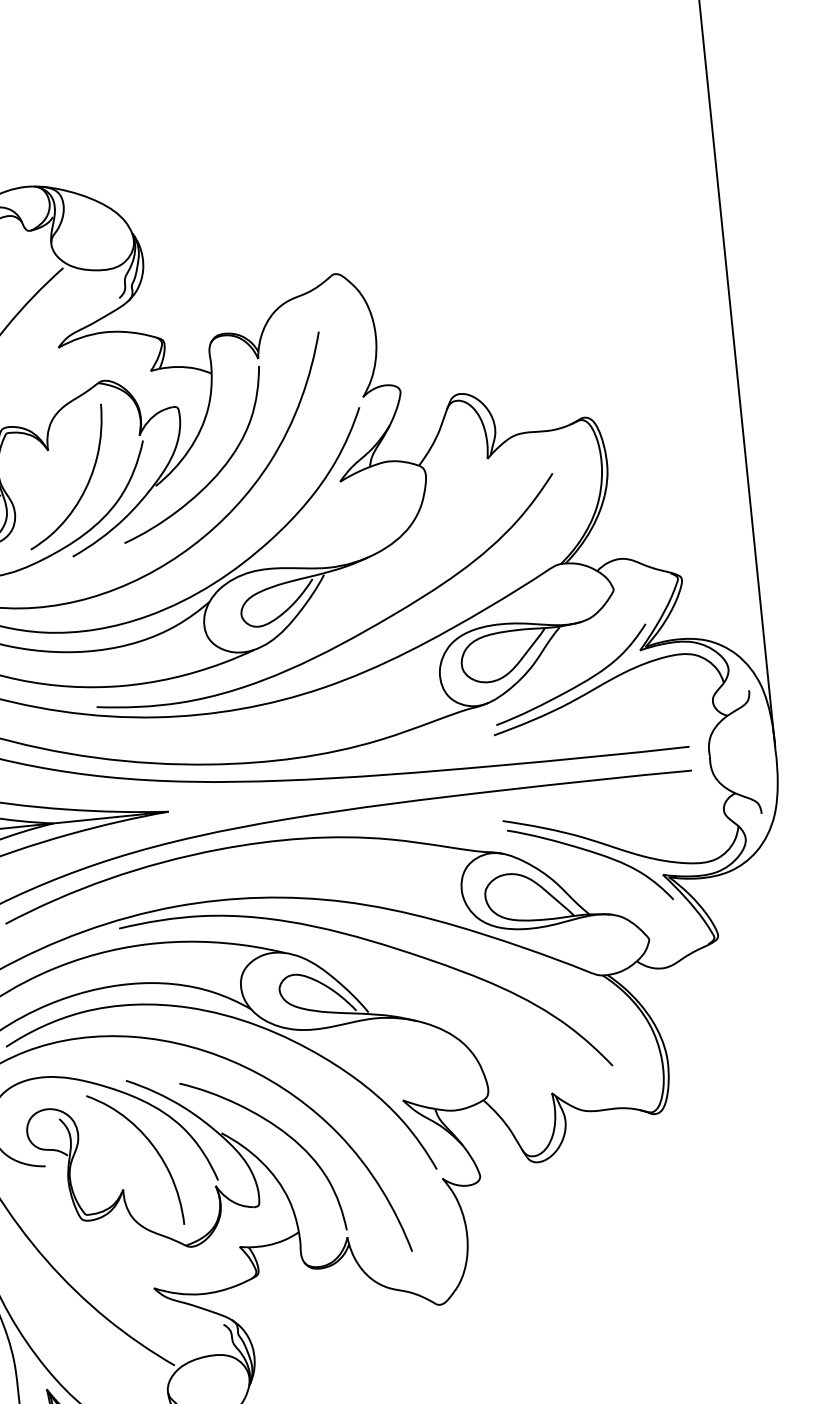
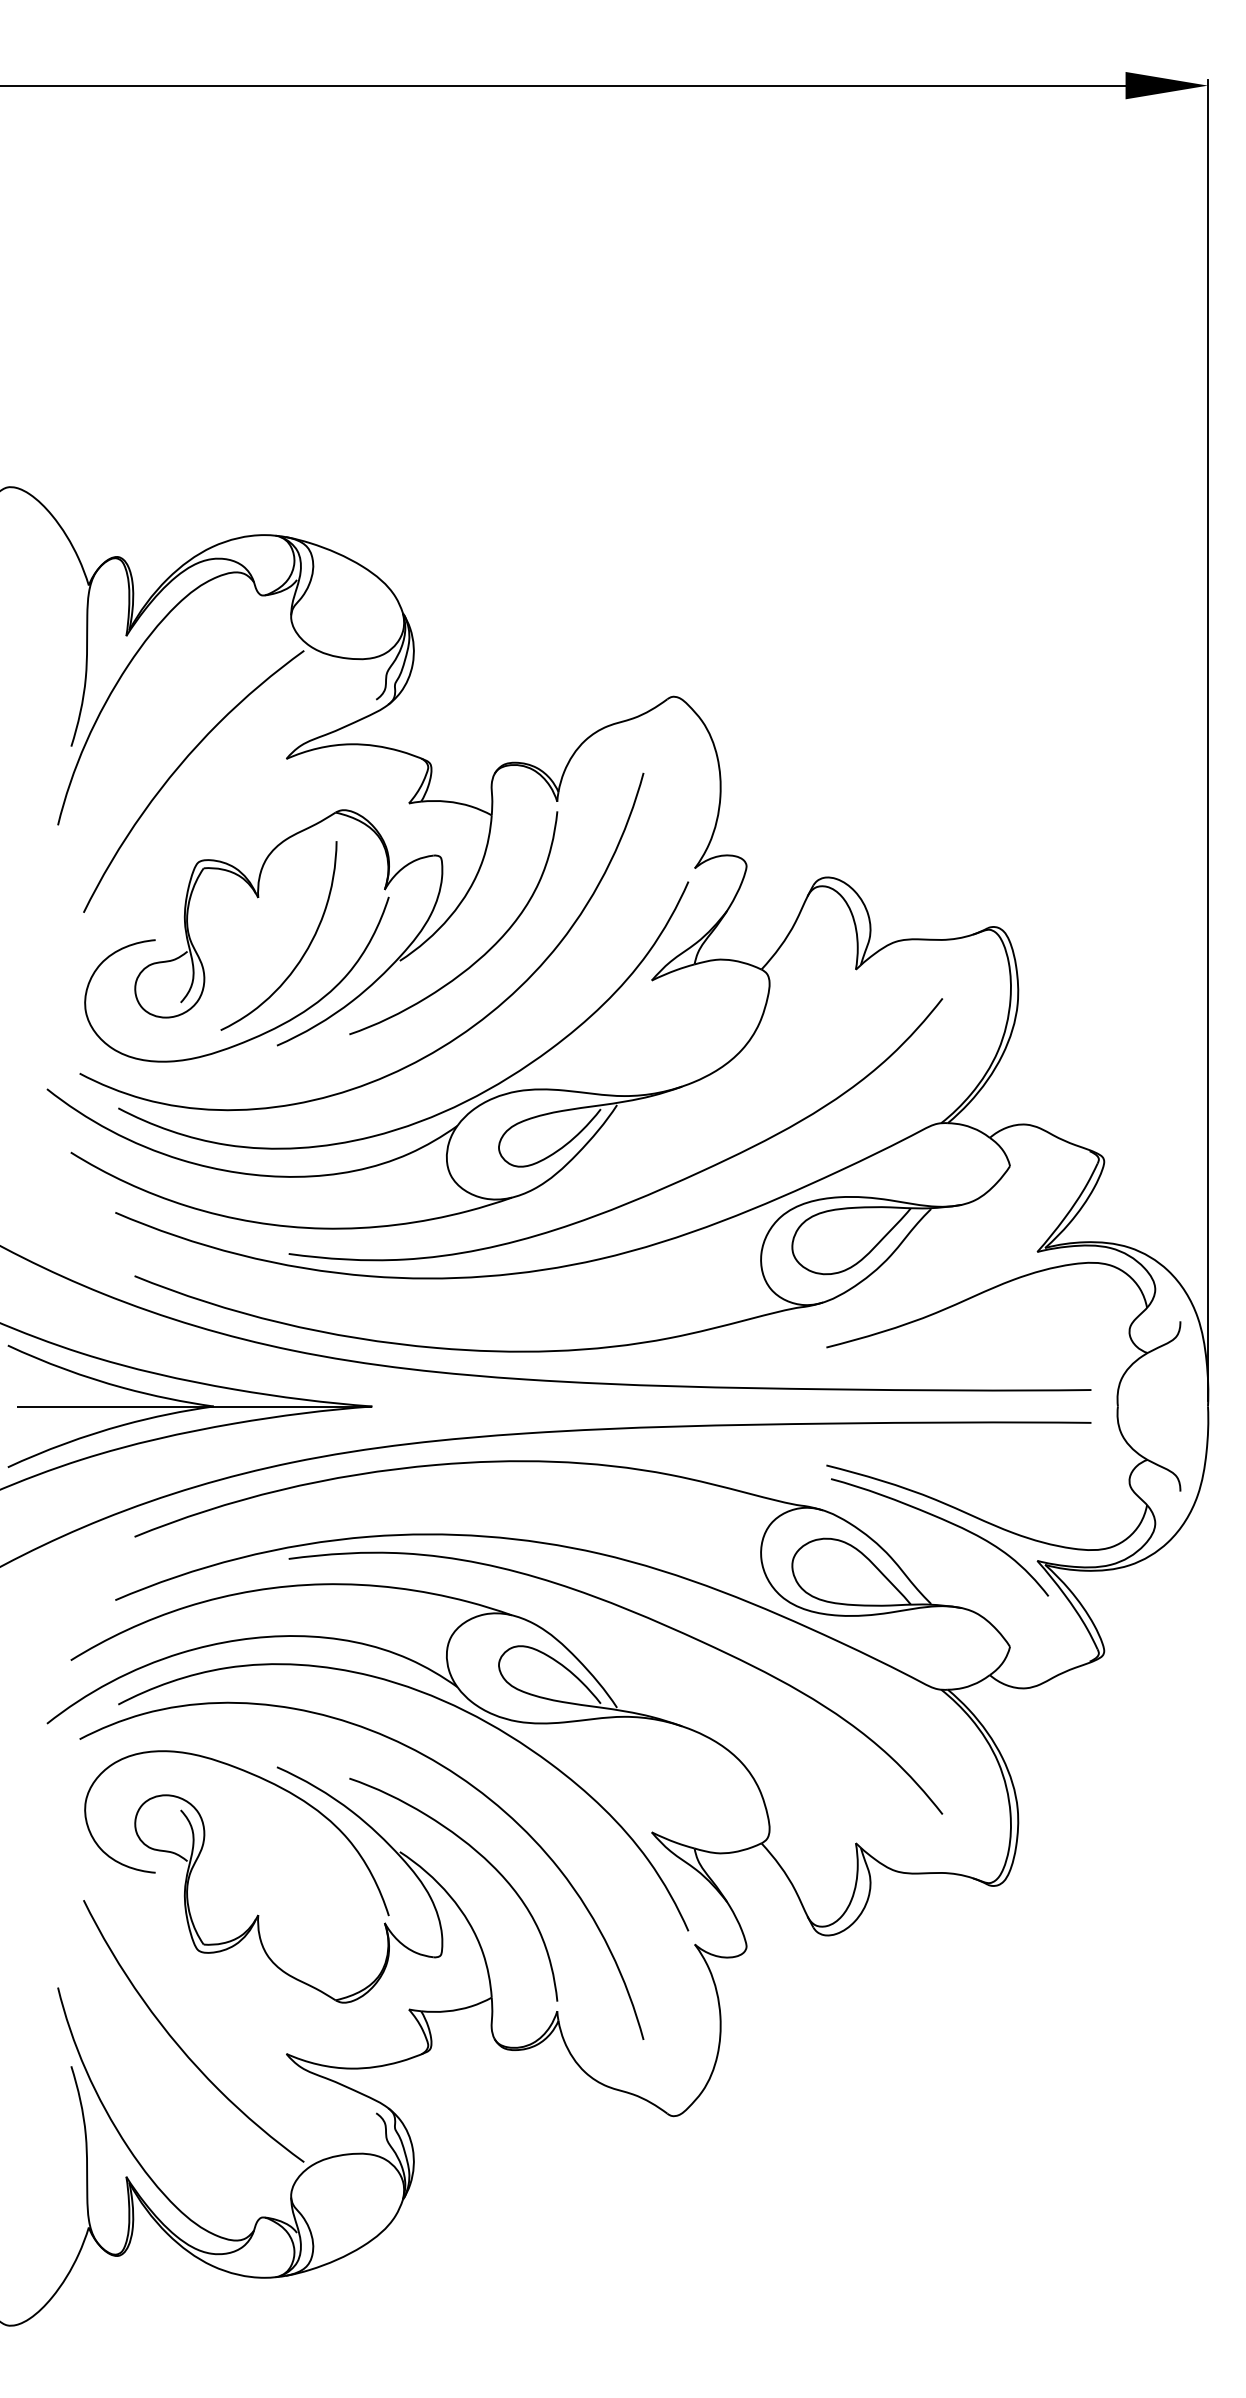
curve: (576, 685) -> (946, 1290), removed
curve: (152, 1145) -> (303, 1859), removed

